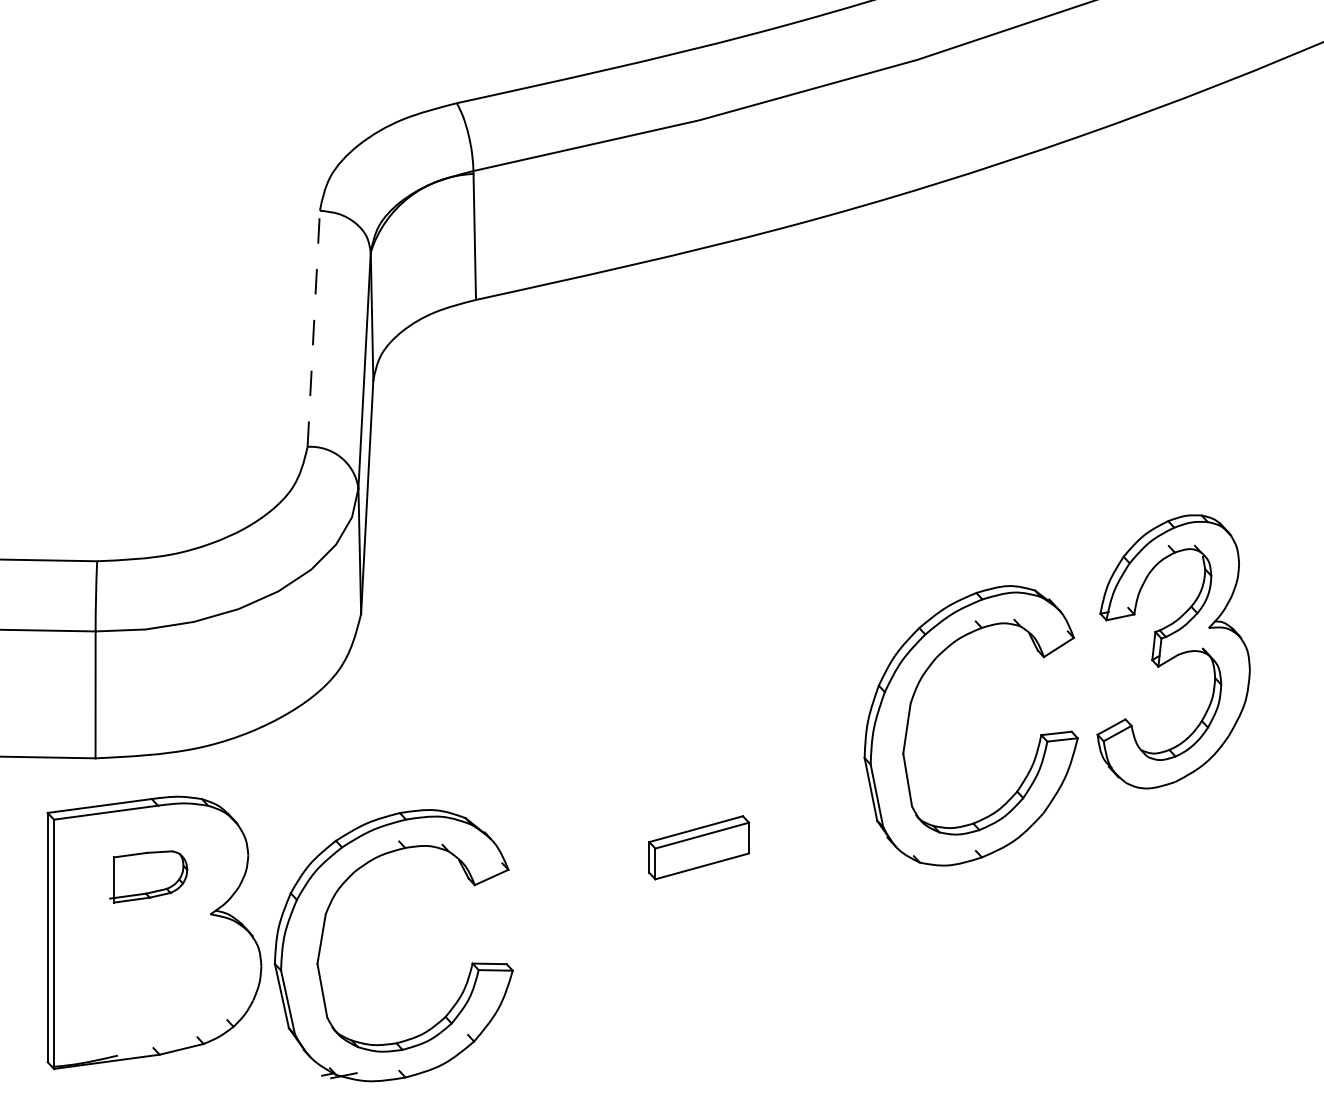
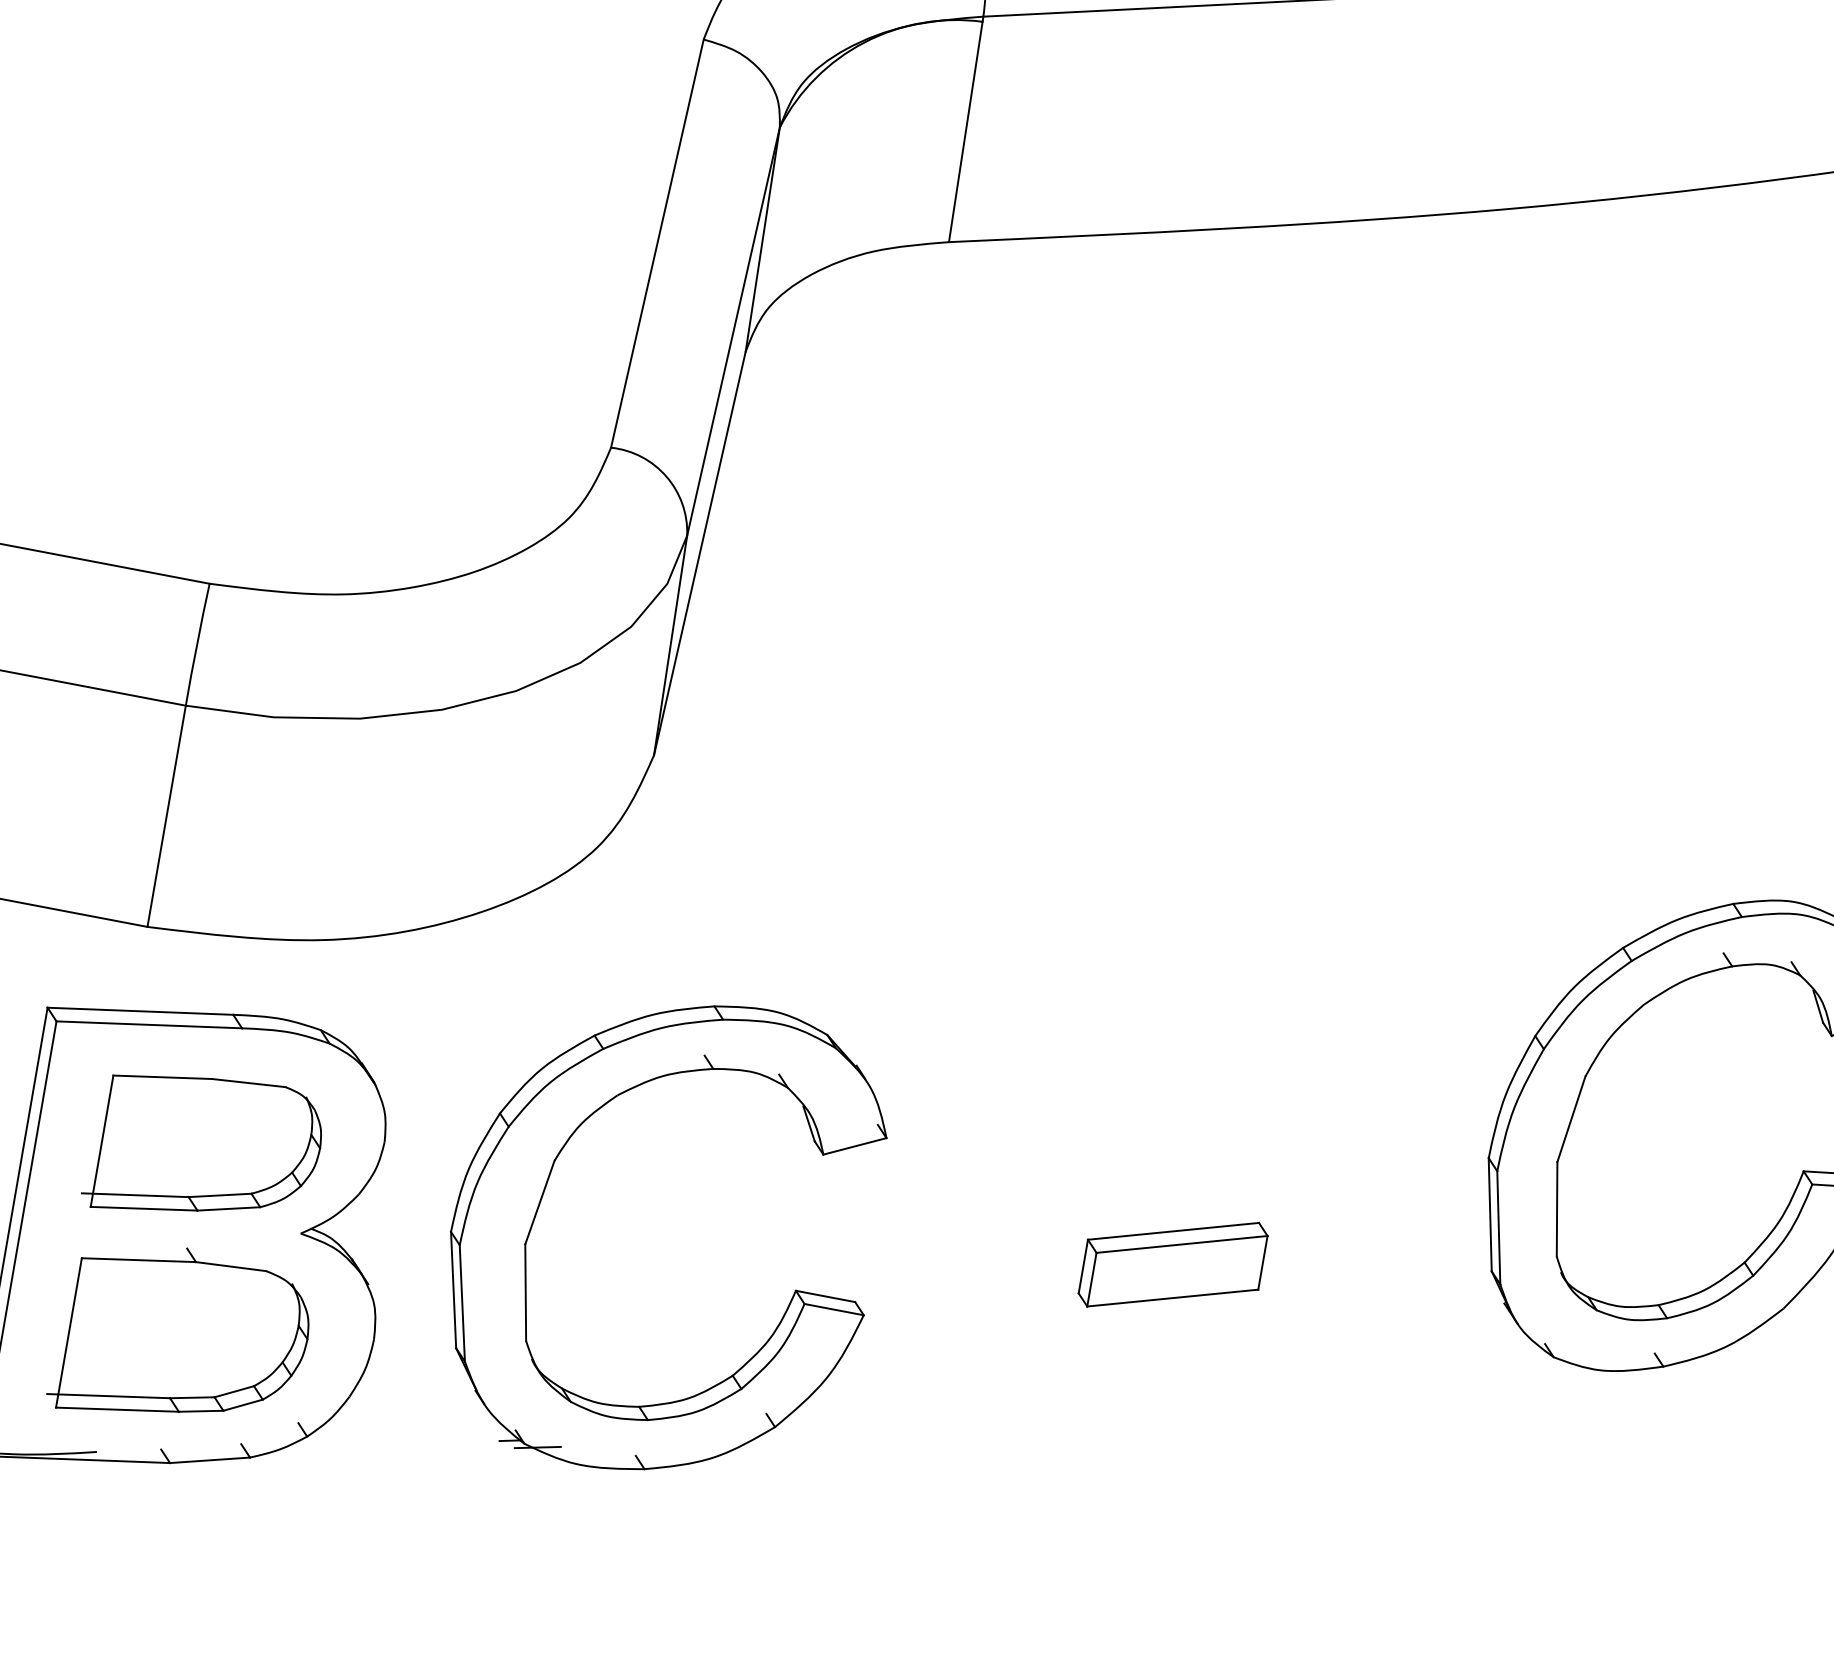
line: (313, 328) -> (657, 243), dashed -> solid
part: (148, 876) -> (204, 1148), size x1.67
part: (323, 935) -> (544, 1196), moved
part: (154, 983) -> (182, 1337), added

